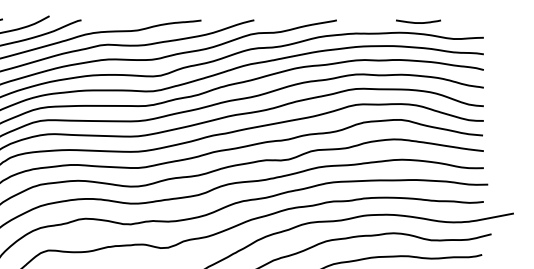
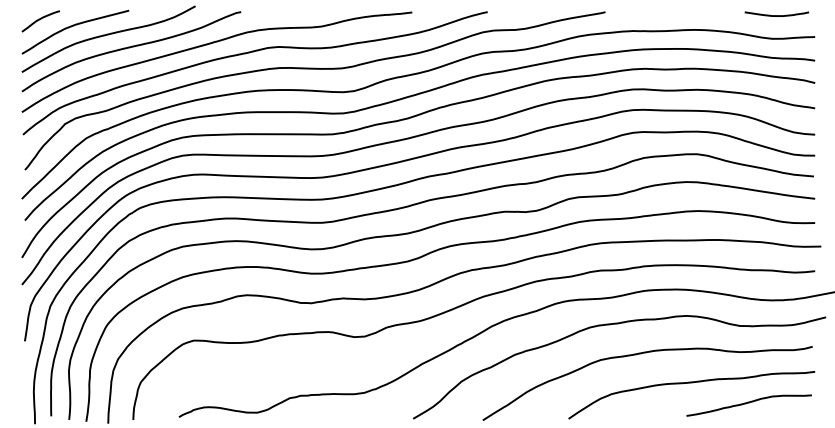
curve: (418, 22) -> (776, 15), moved

